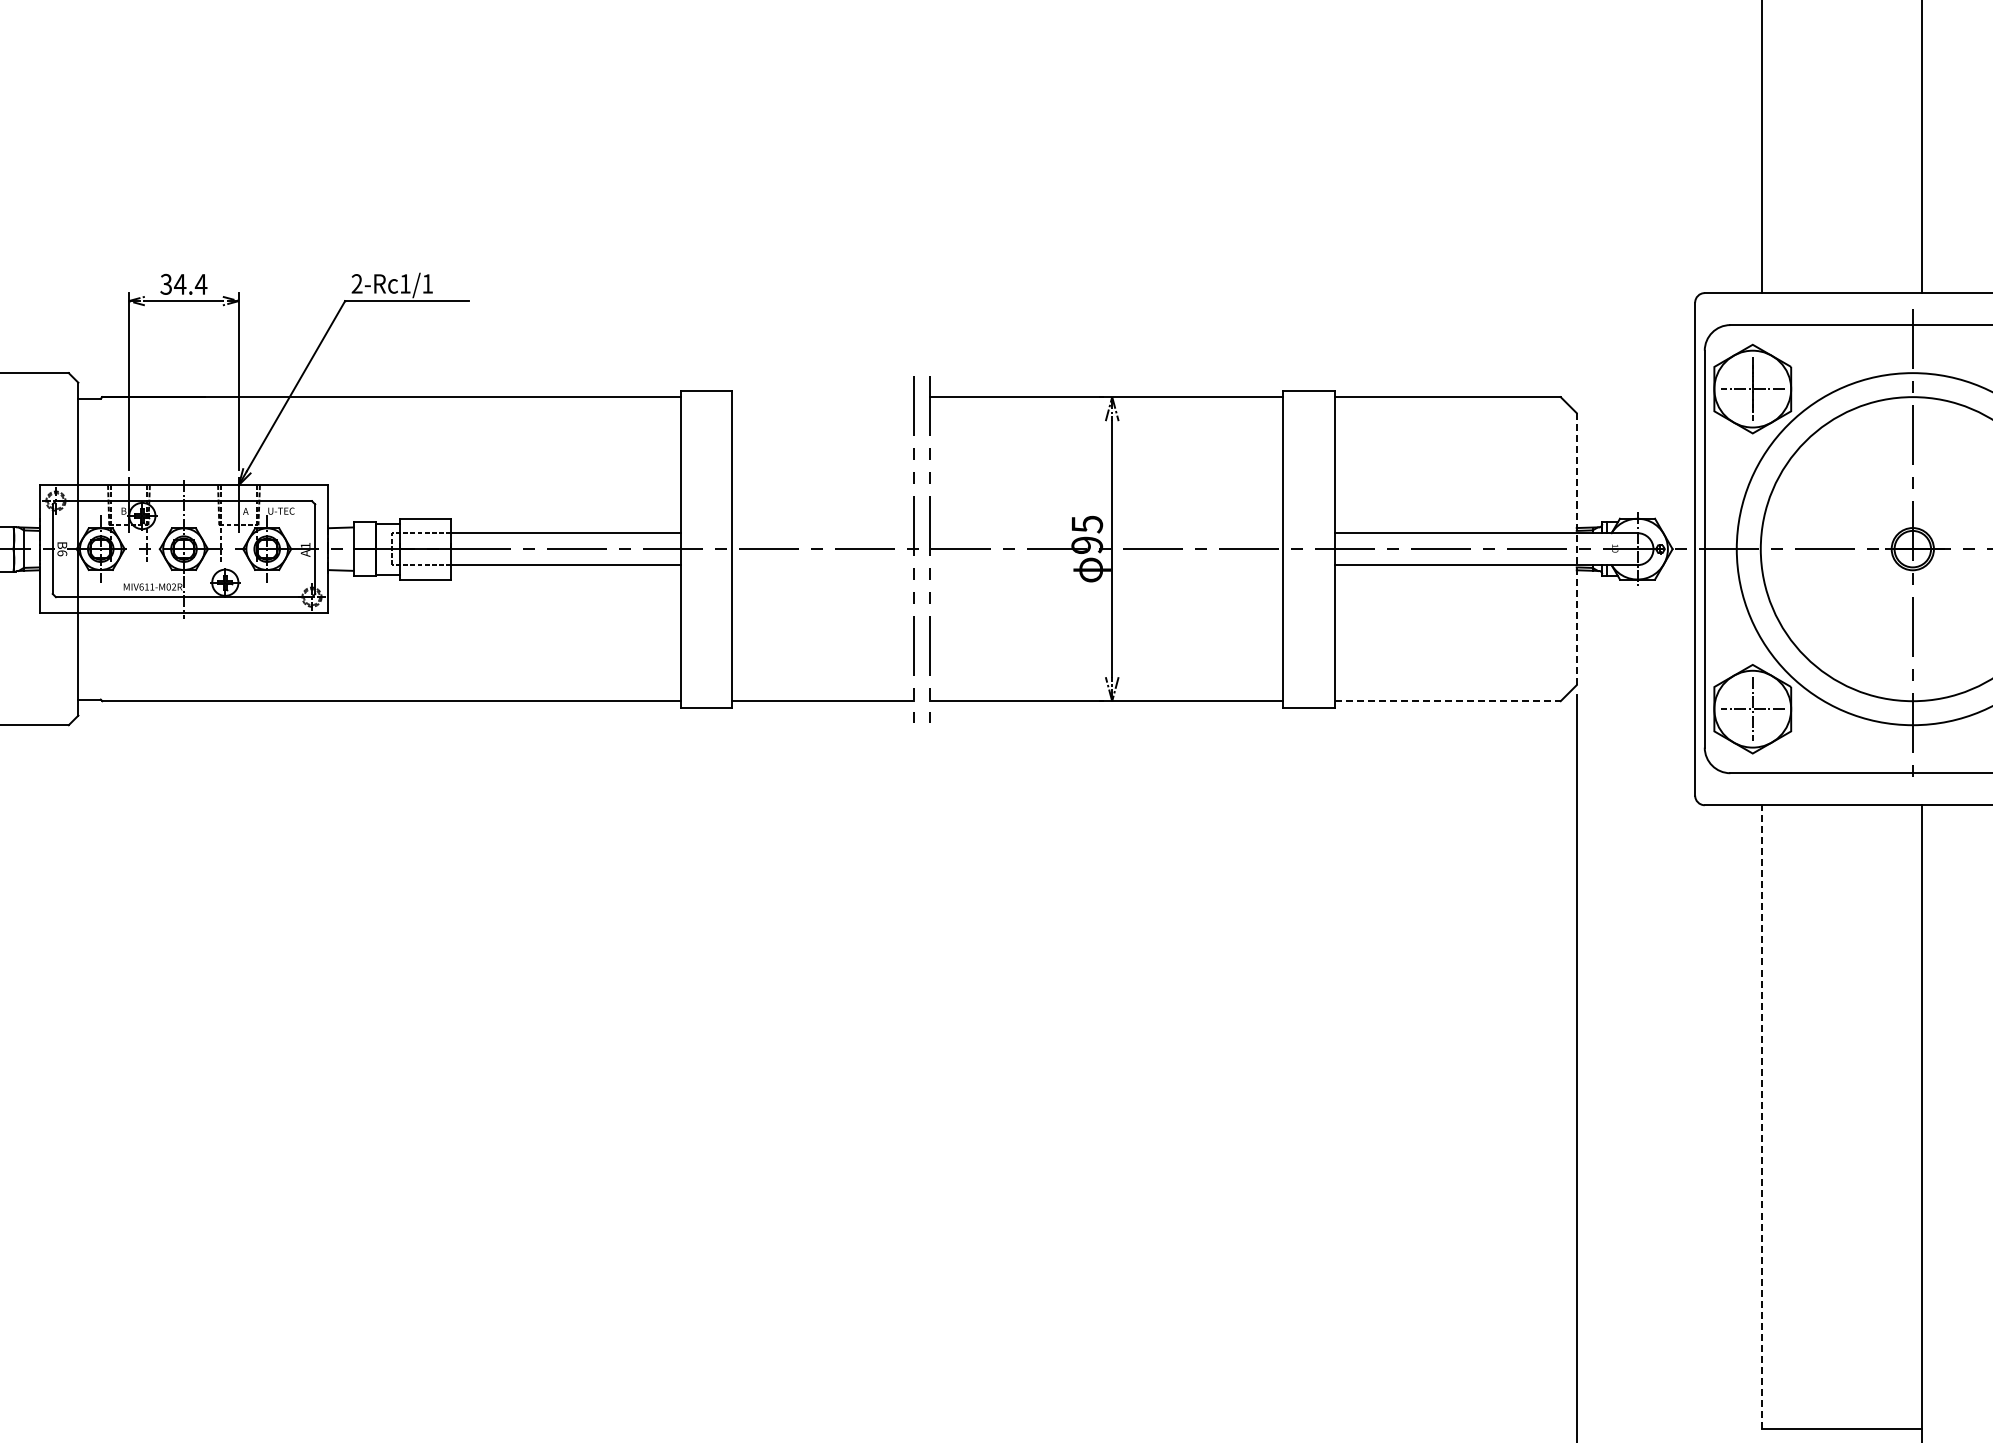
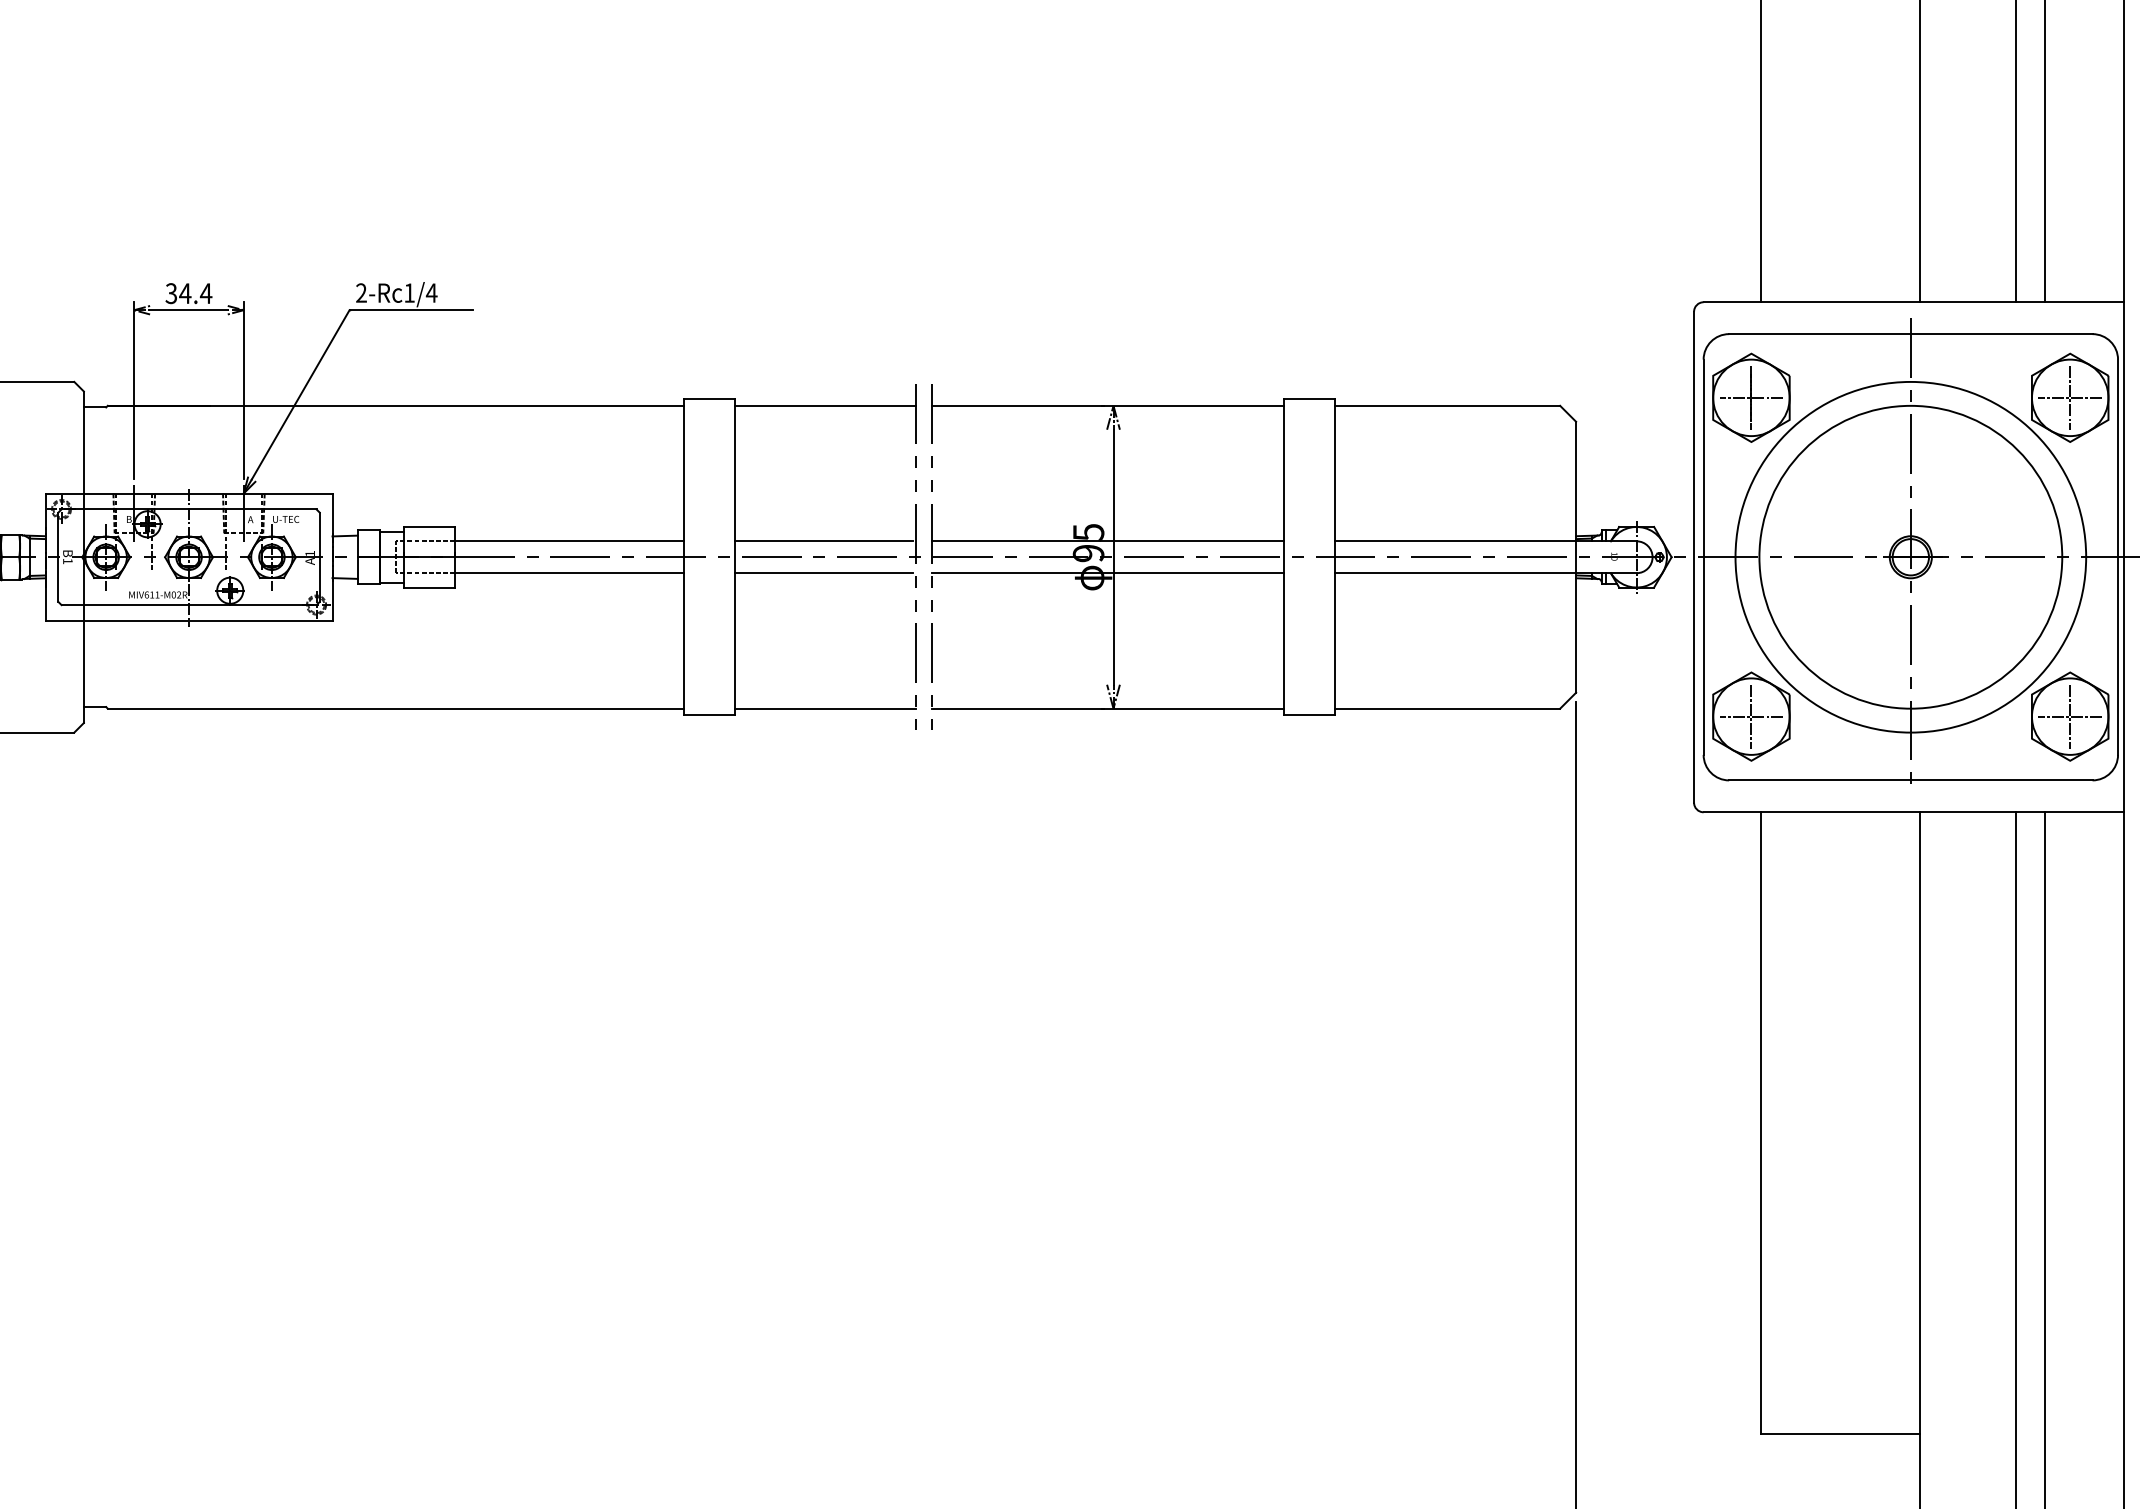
text: (427, 283) -> (431, 292), 2-Rc1/1 -> 2-Rc1/4
line: (823, 396) -> (825, 405), added
line: (822, 533) -> (824, 541), added
line: (1106, 533) -> (1107, 541), added
line: (1577, 549) -> (1576, 557), dashed -> solid
text: (61, 553) -> (67, 561), B6 -> B1
line: (822, 565) -> (824, 573), added
line: (1106, 565) -> (1107, 573), added
line: (1447, 701) -> (1447, 708), dashed -> solid
line: (1762, 1117) -> (1761, 1123), dashed -> solid

